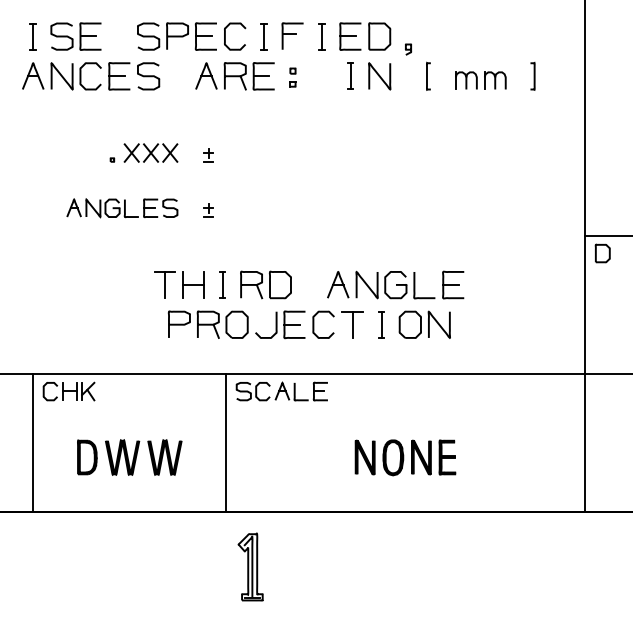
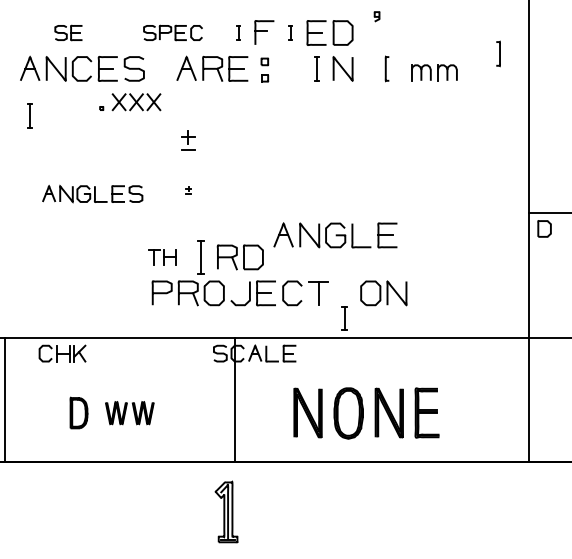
part: (32, 36) -> (29, 115), moved
part: (75, 36) -> (68, 32), size x0.6
part: (190, 36) -> (172, 32), size x0.6
part: (263, 36) -> (238, 32), size x0.6
part: (321, 36) -> (290, 32), size x0.6
curve: (407, 49) -> (376, 16), moved
curve: (534, 75) -> (499, 53), moved
part: (292, 76) -> (264, 69), size x1.4
part: (144, 153) -> (130, 102), moved
part: (208, 154) -> (188, 139), size x1.6
part: (122, 207) -> (92, 193), moved
part: (208, 209) -> (188, 189), size x0.6
part: (179, 285) -> (162, 257), size x0.6
part: (222, 285) -> (201, 257), size x1.4
part: (395, 285) -> (335, 235), moved
part: (381, 325) -> (344, 318), moved
line: (32, 442) -> (4, 399), moved
line: (226, 442) -> (234, 399), moved
part: (143, 456) -> (129, 412), size x0.7
part: (405, 457) -> (366, 413), size x1.6

